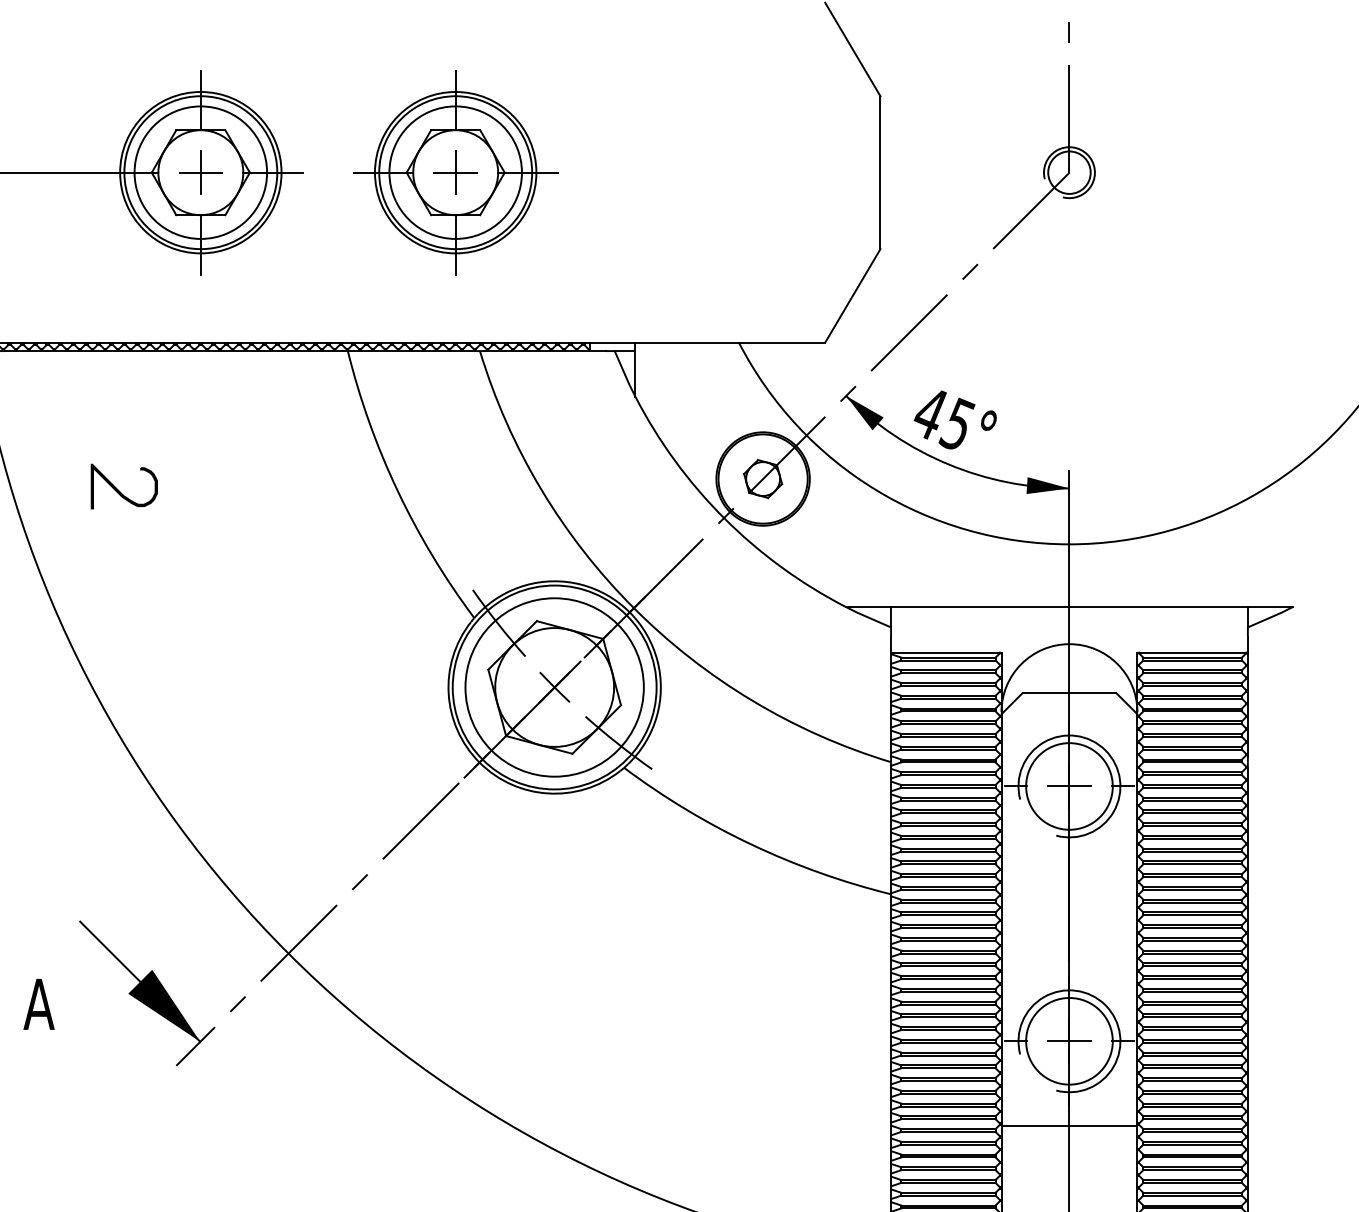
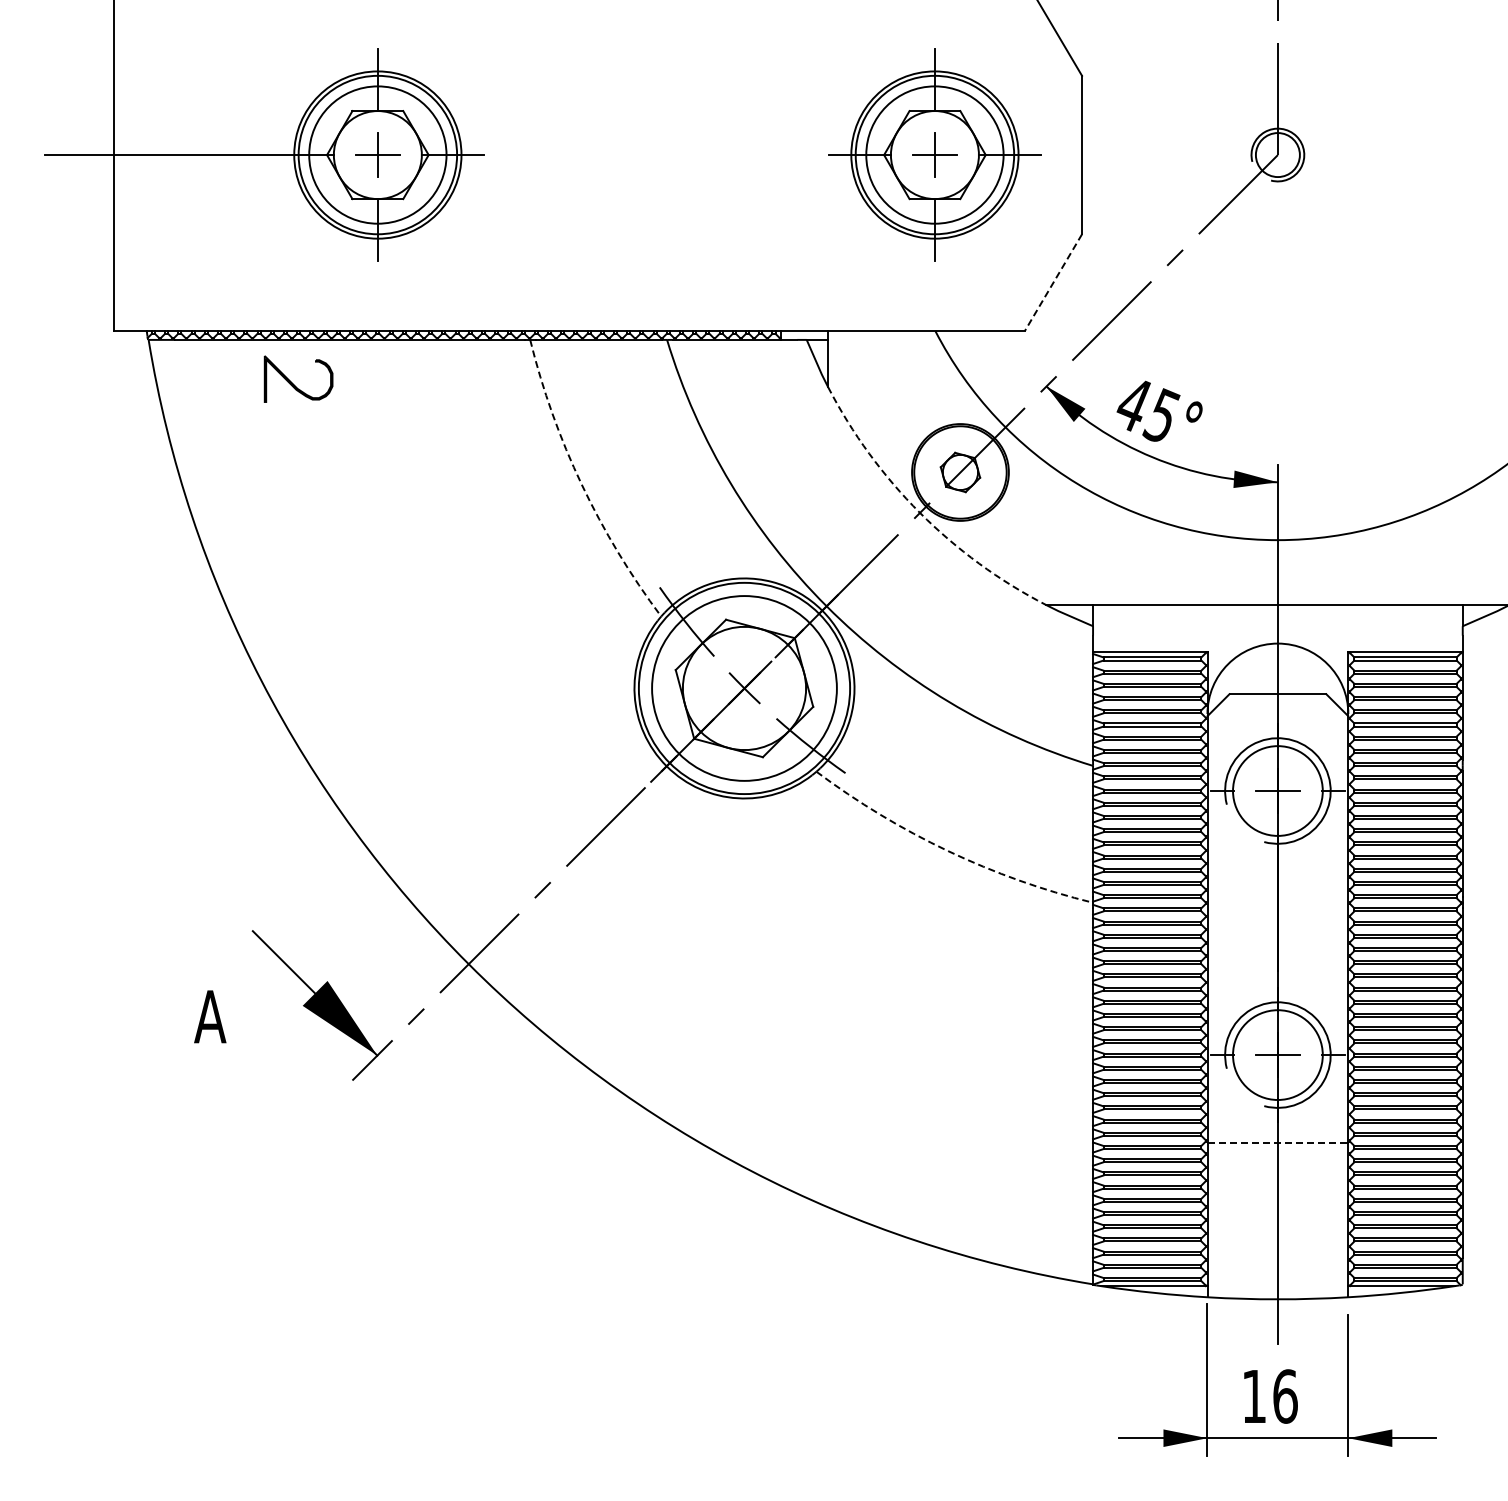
part: (455, 172) -> (934, 154), moved
line: (852, 296) -> (1053, 283), solid -> dashed
part: (119, 490) -> (293, 383), moved
arc: (397, 490) -> (581, 484), solid -> dashed
arc: (724, 517) -> (920, 512), solid -> dashed
arc: (751, 844) -> (948, 851), solid -> dashed
line: (1070, 1126) -> (1278, 1143), solid -> dashed

